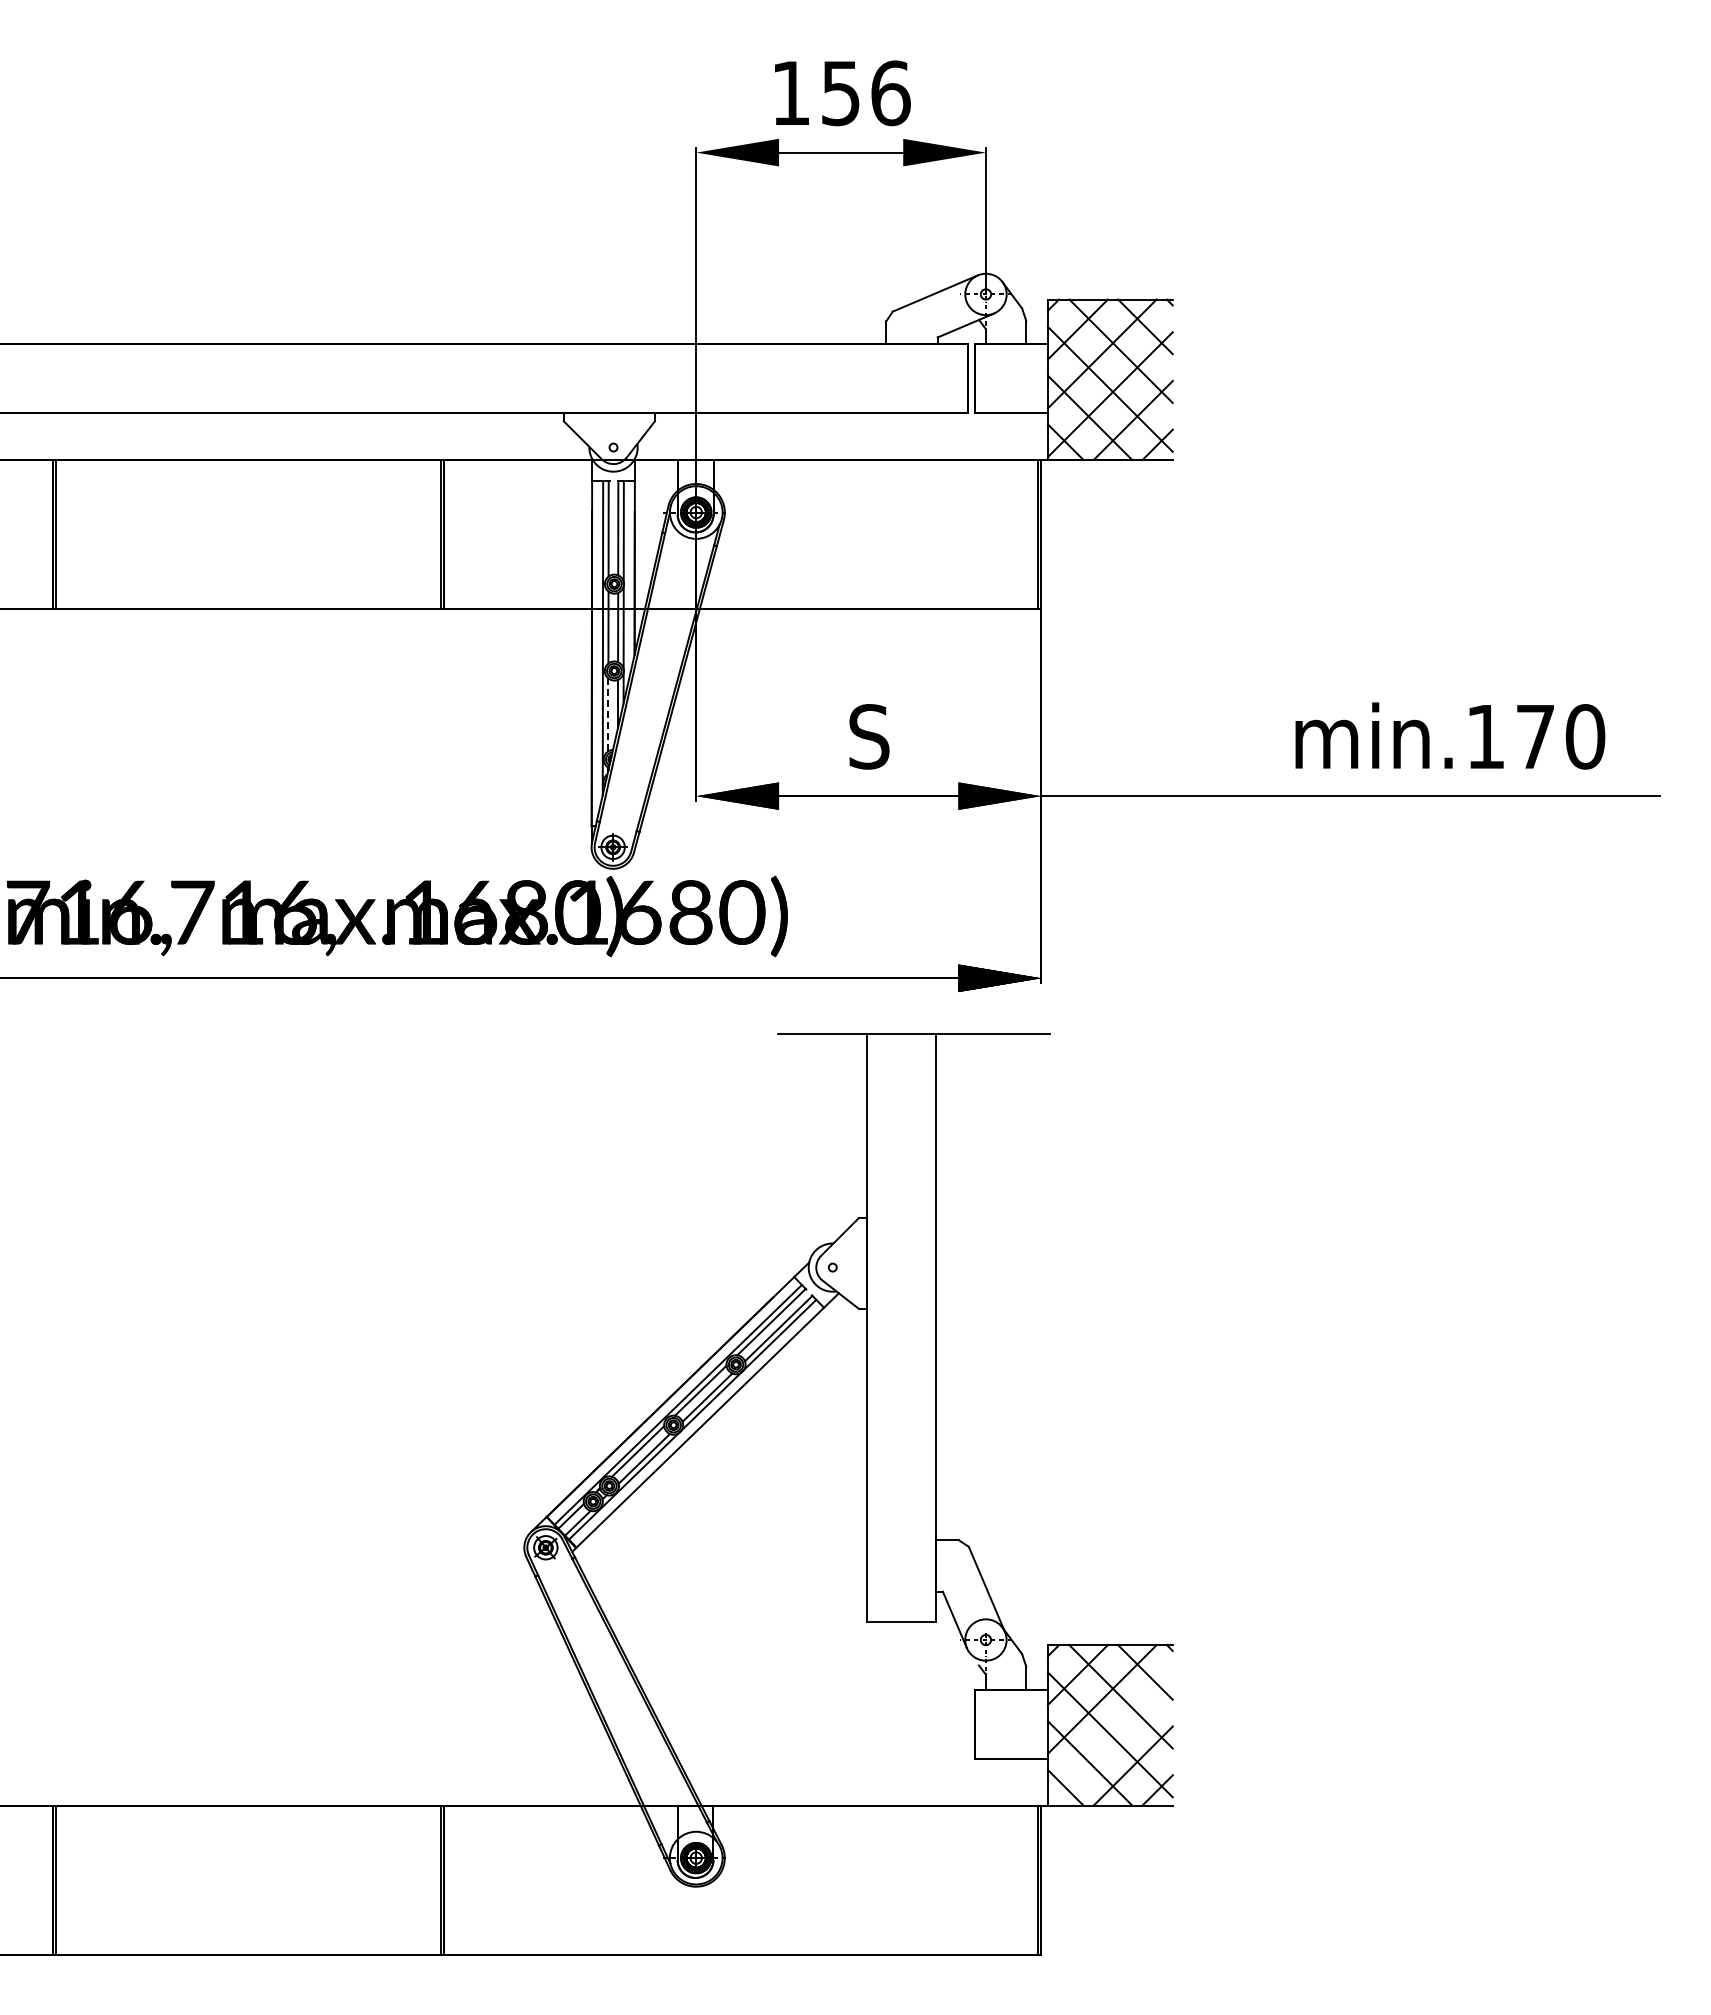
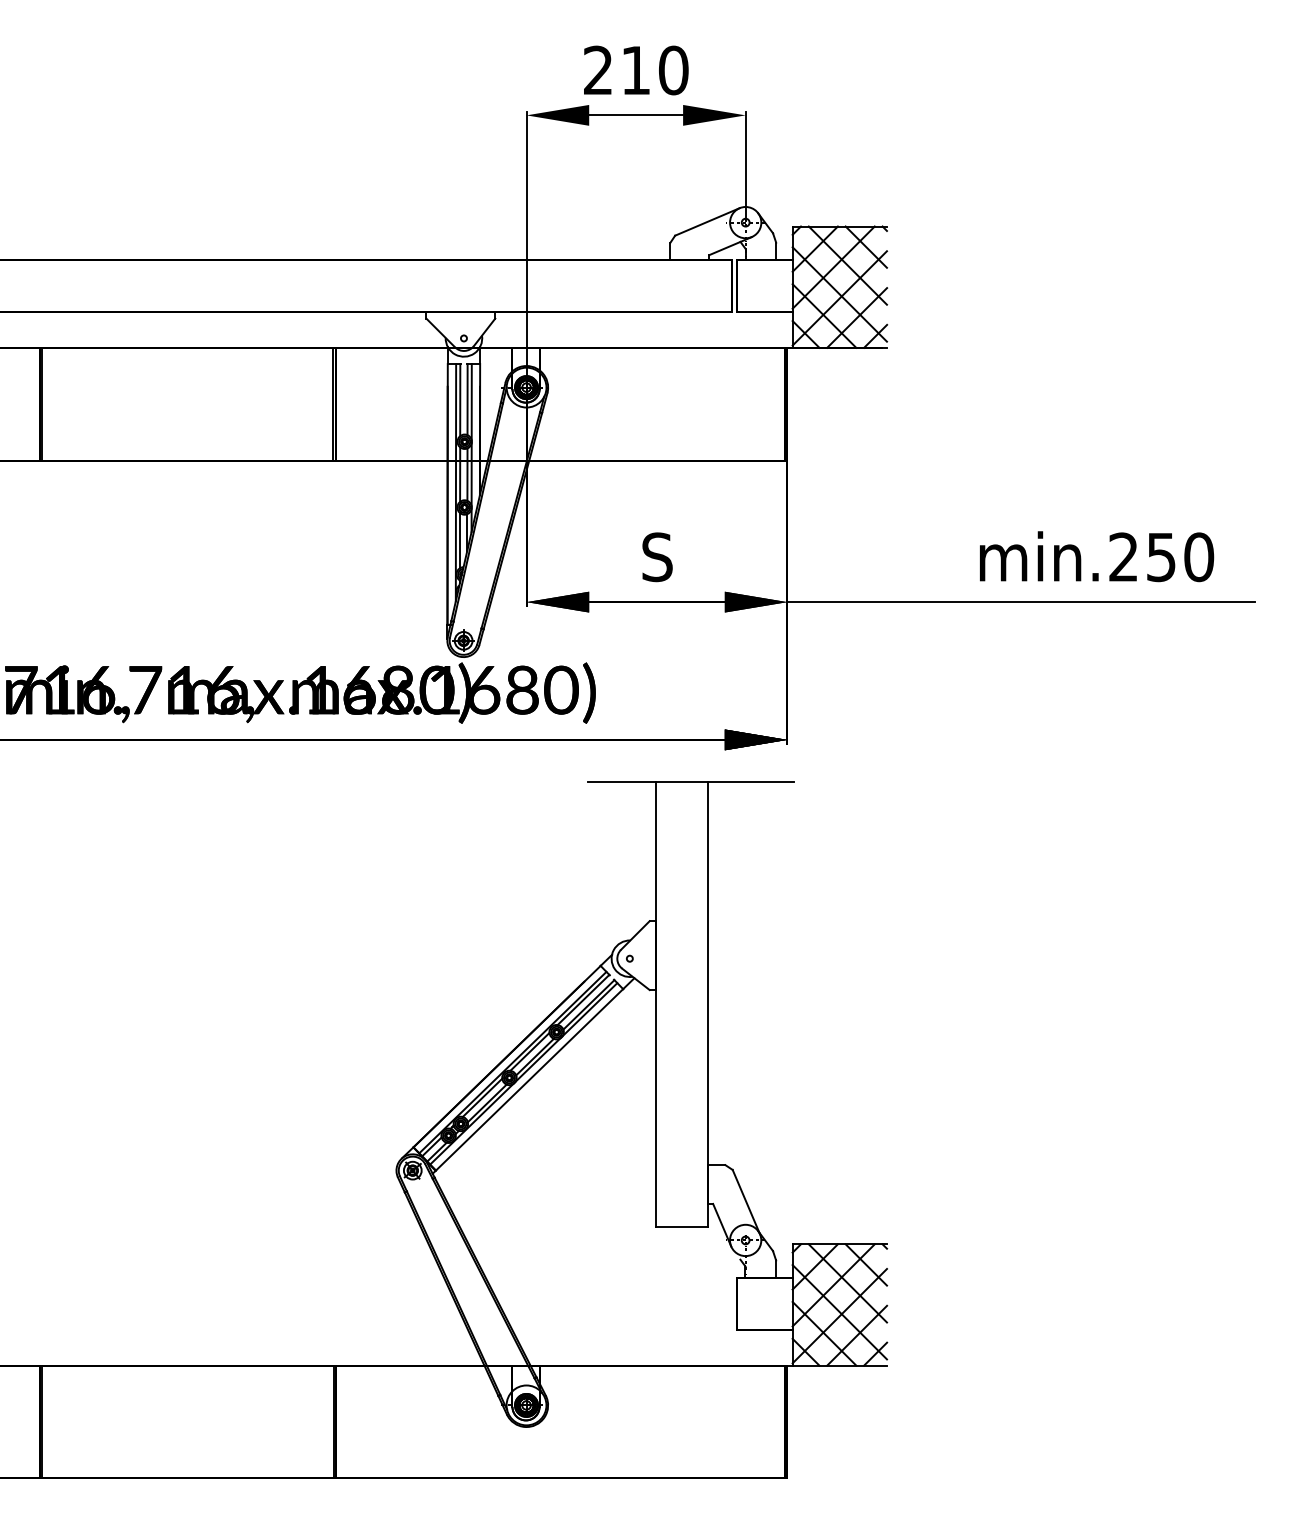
text: (841, 93) -> (636, 70), 156 -> 210
line: (608, 714) -> (460, 540), dashed -> solid
text: (1509, 736) -> (1141, 557), min.170 -> min.250
line: (1110, 1739) -> (839, 1315), added

